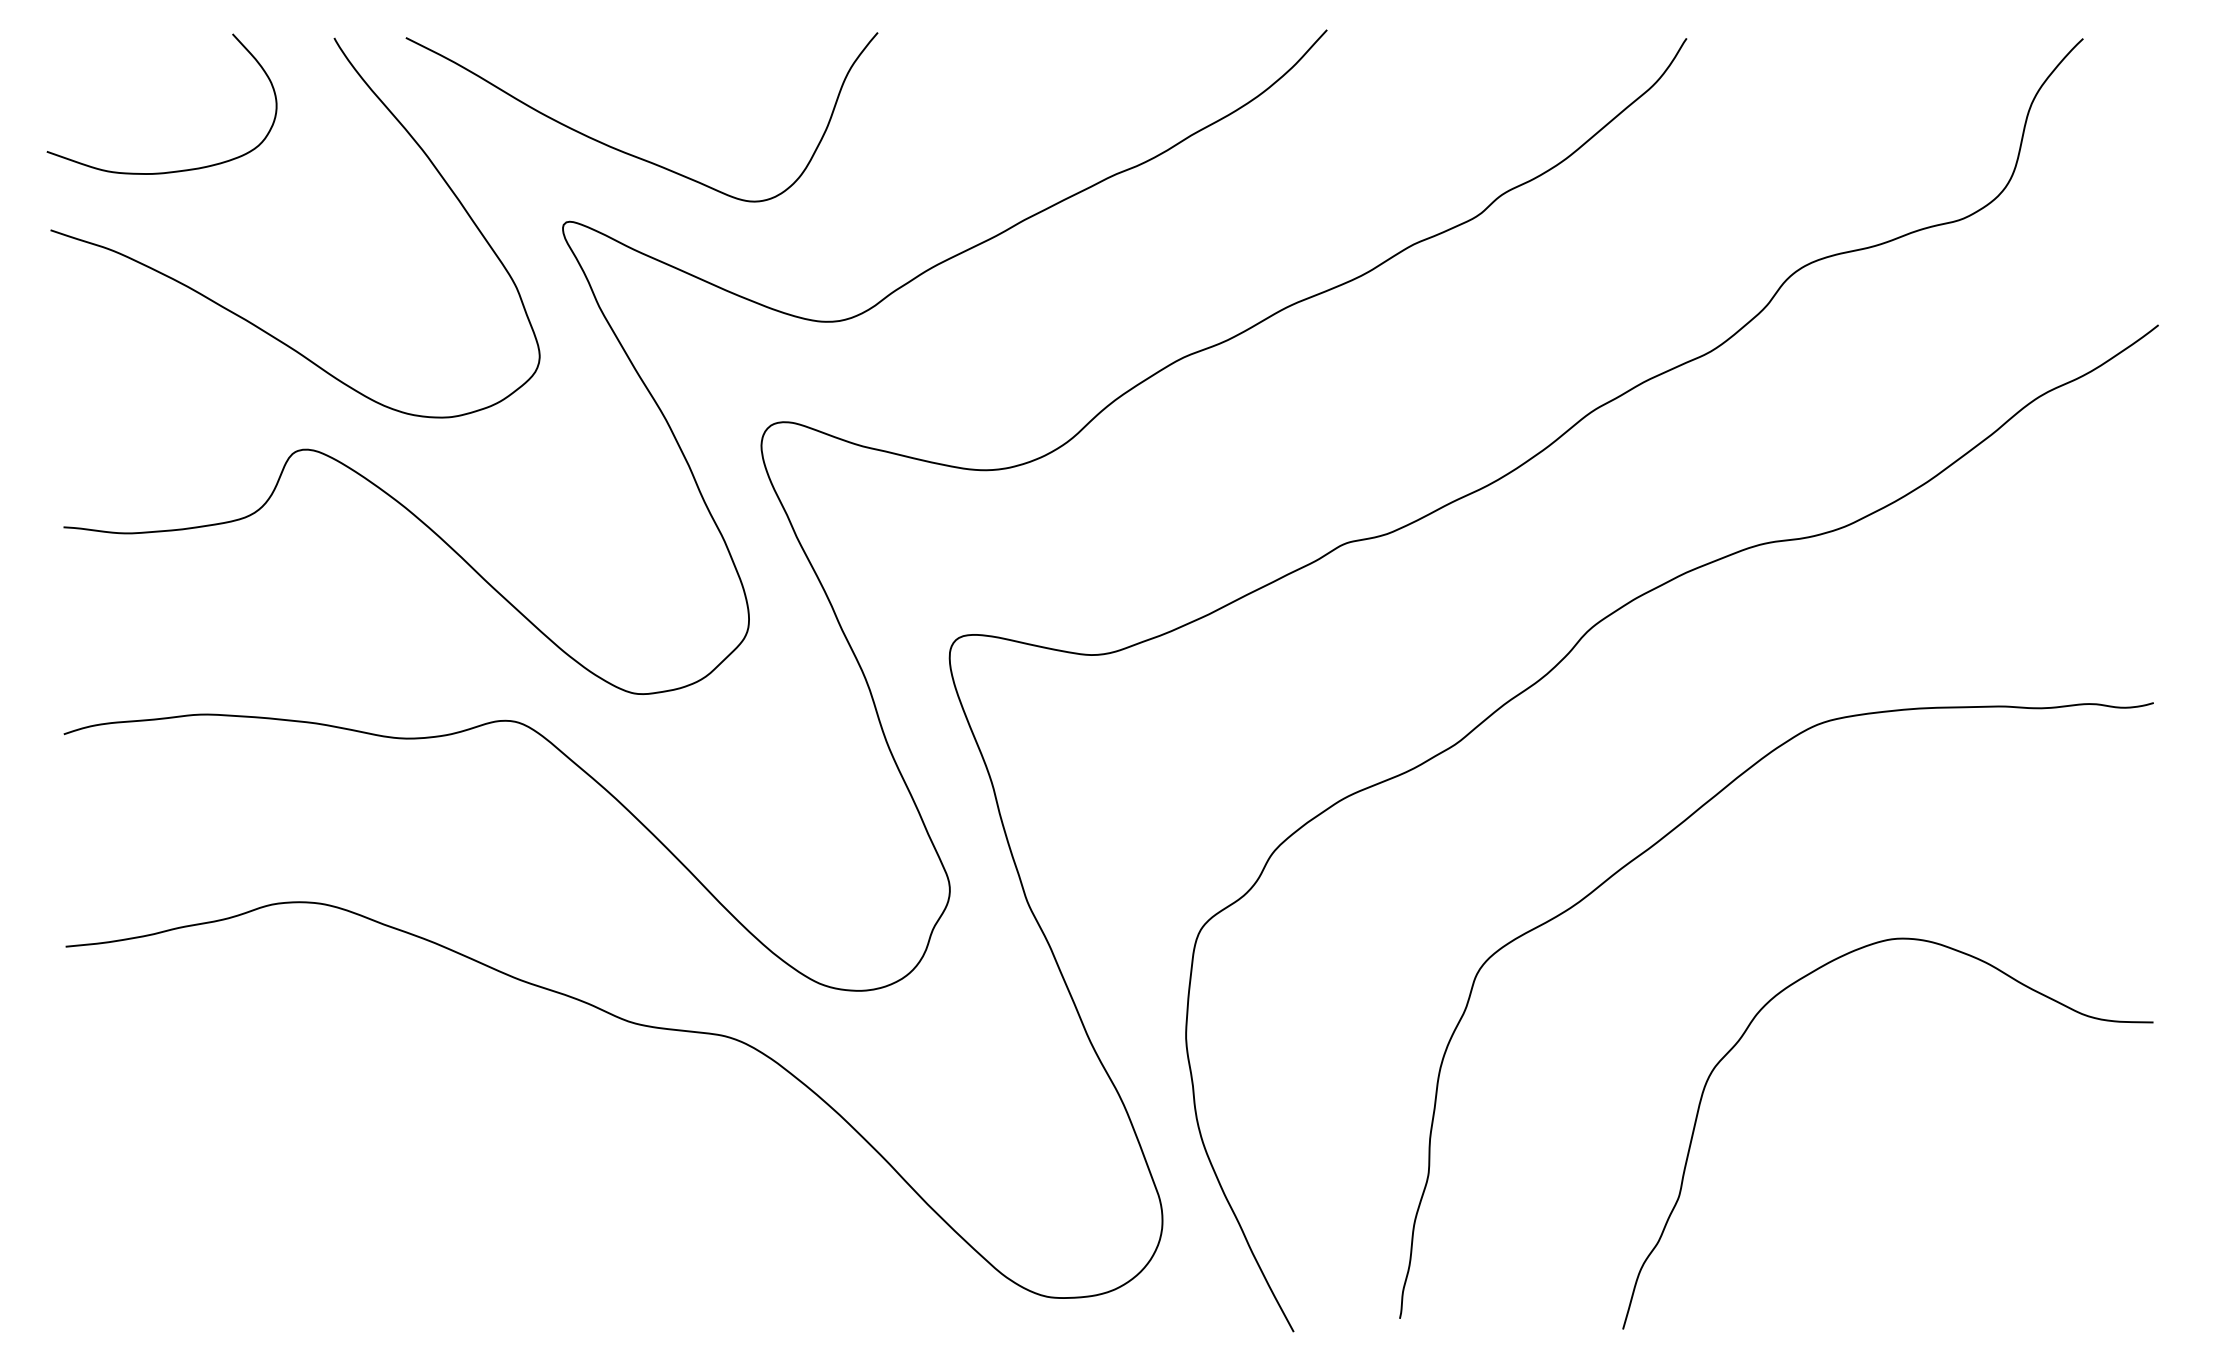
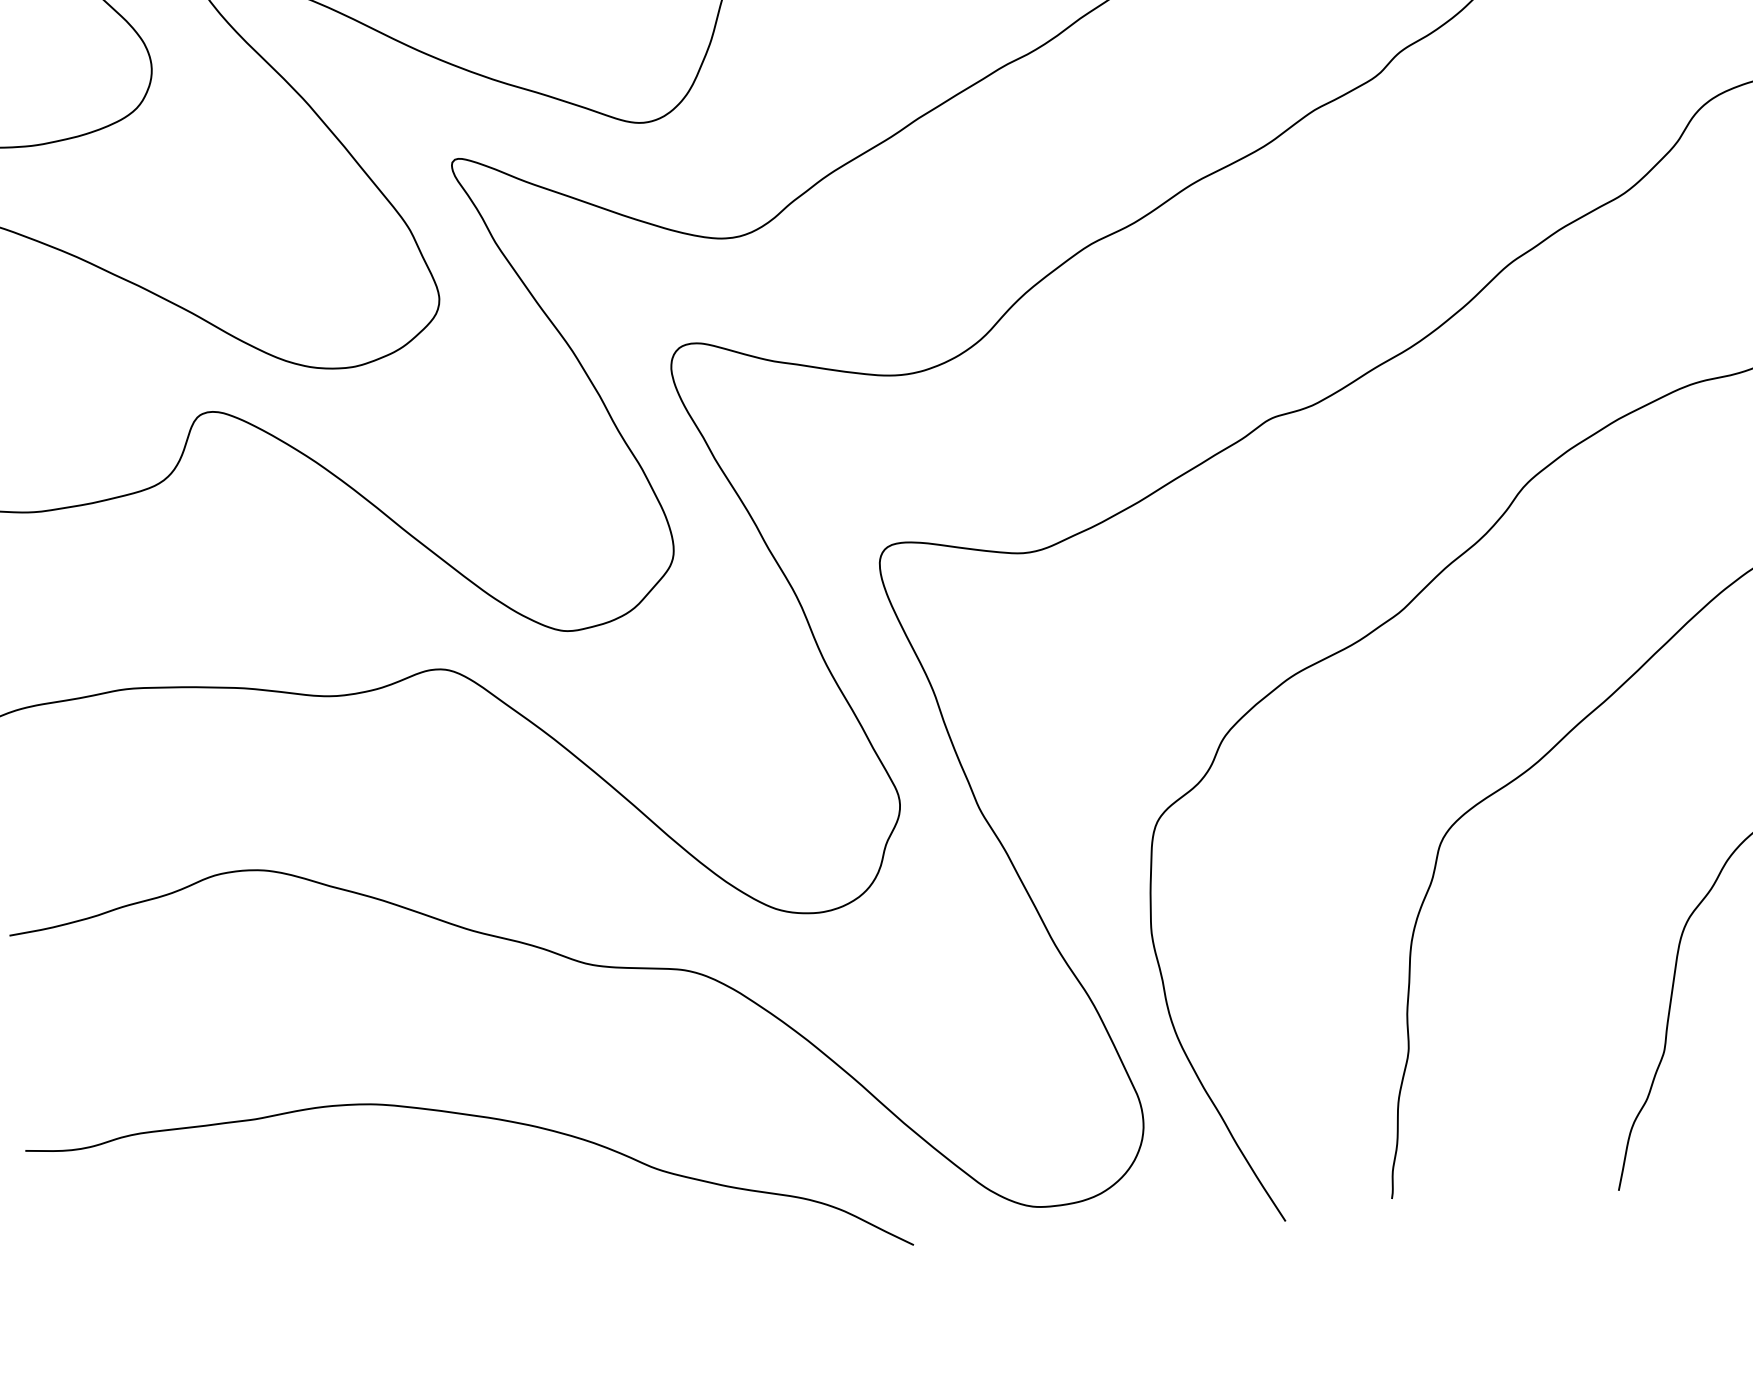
curve: (509, 1163) -> (477, 1117), added

